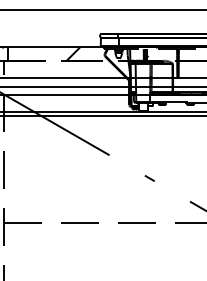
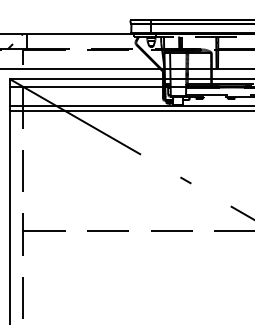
hatch: (111, 53) -> (143, 41), removed

